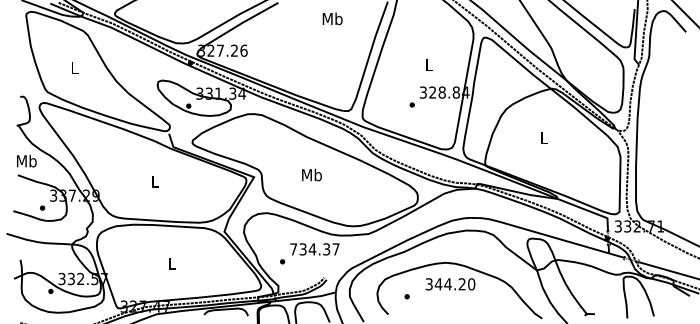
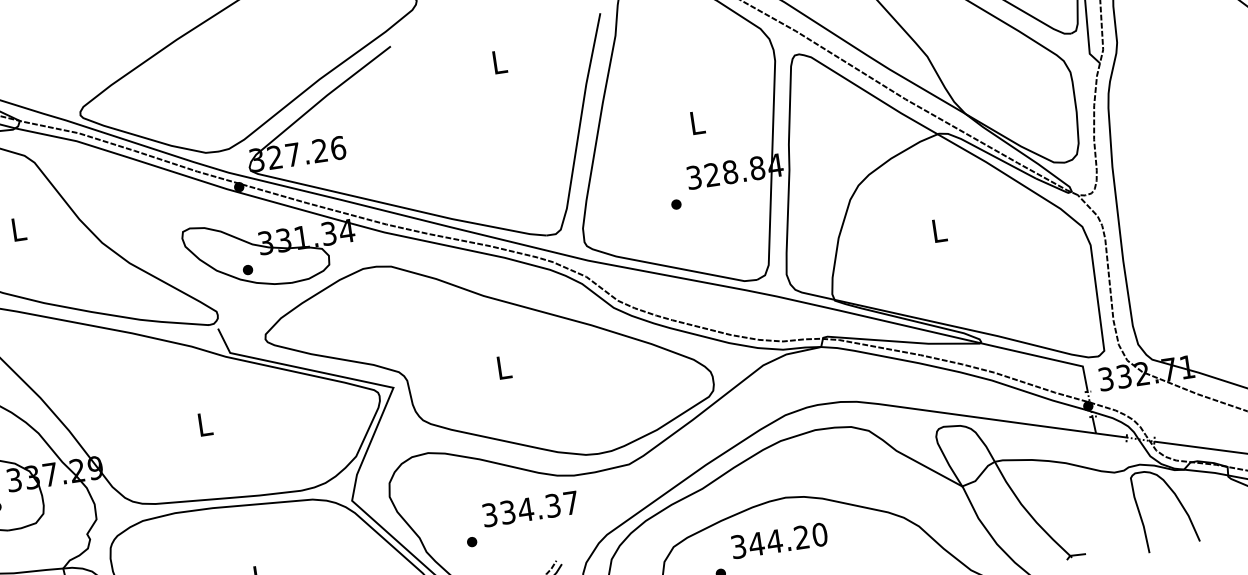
text: (332, 18) -> (498, 61), Mb -> L
text: (311, 174) -> (502, 366), Mb -> L
text: (293, 249) -> (489, 515), 734.37 -> 334.37
text: (450, 284) -> (779, 541), moved

